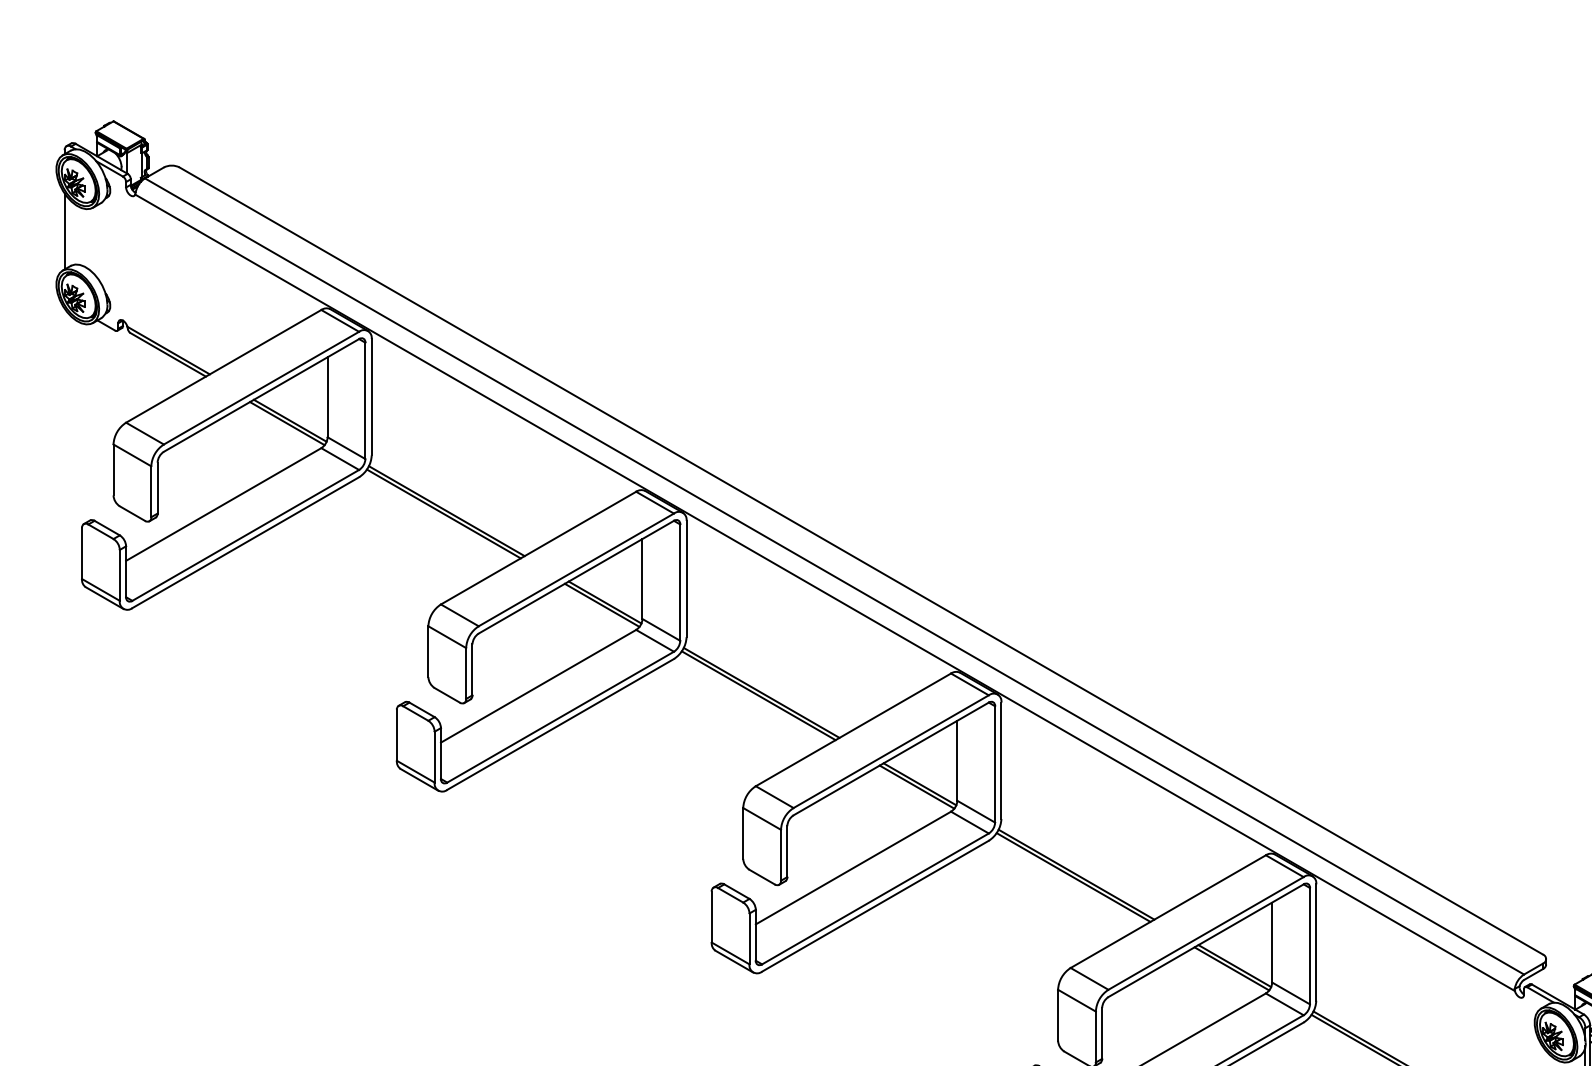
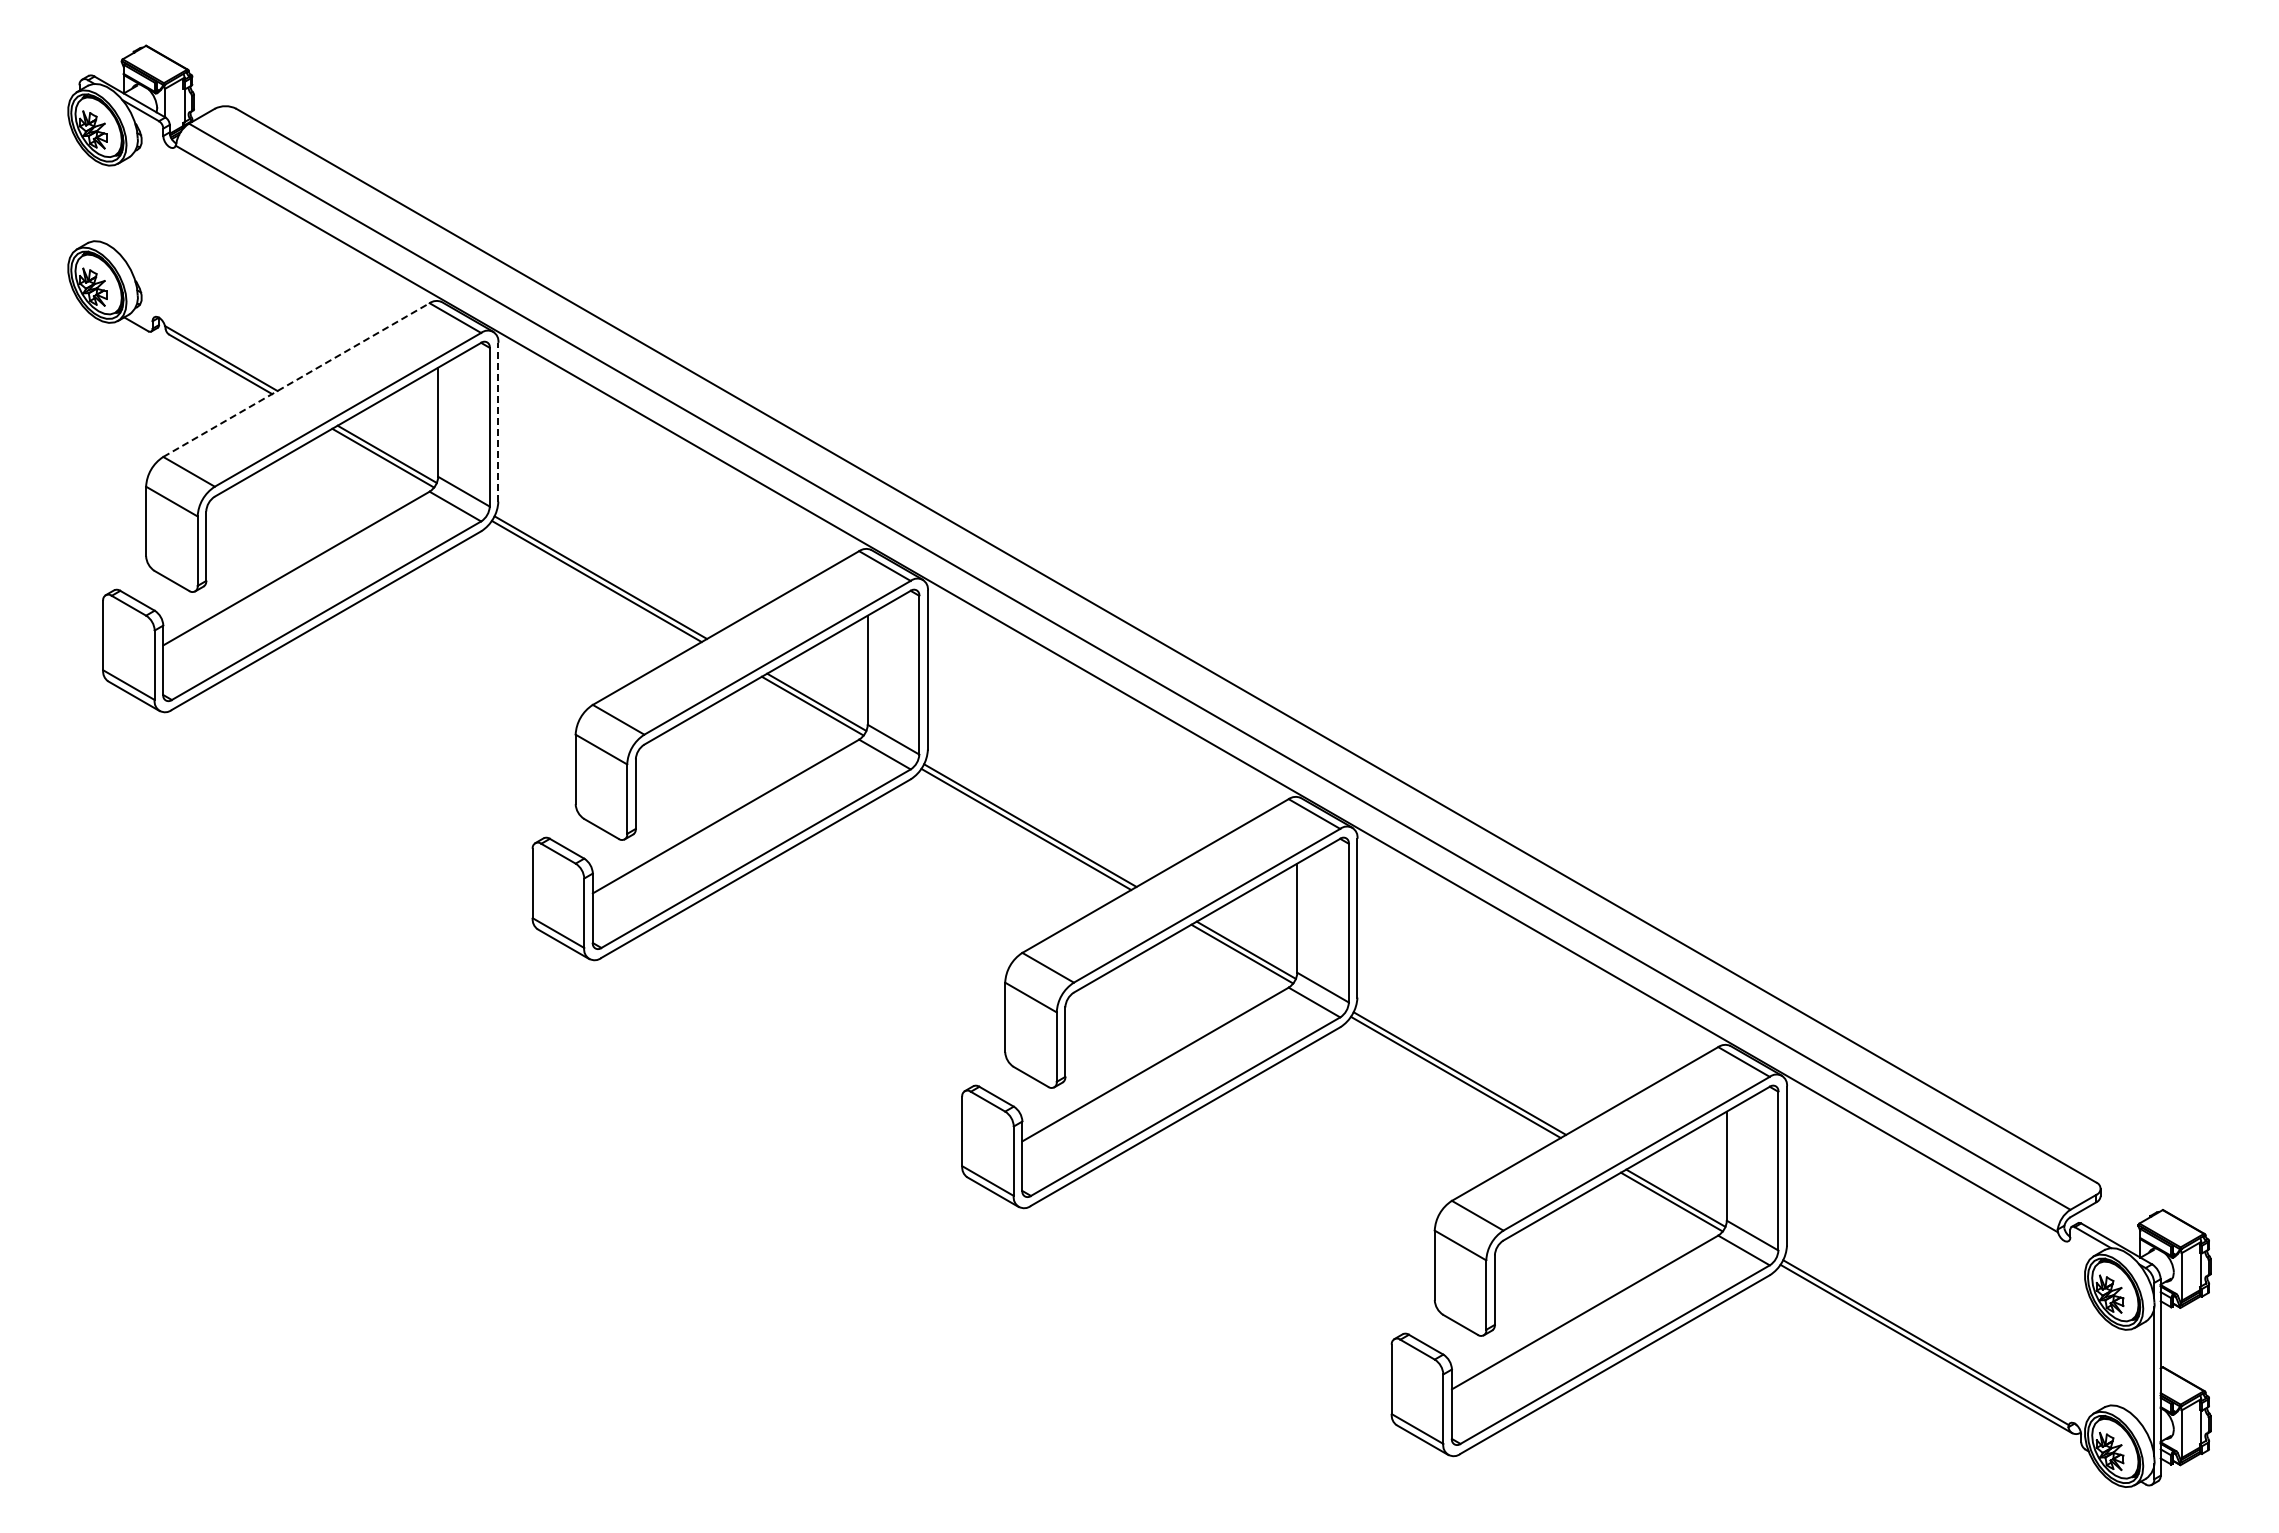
line: (64, 231) -> (79, 195), removed
line: (223, 366) -> (296, 380), solid -> dashed
line: (371, 396) -> (498, 421), solid -> dashed

